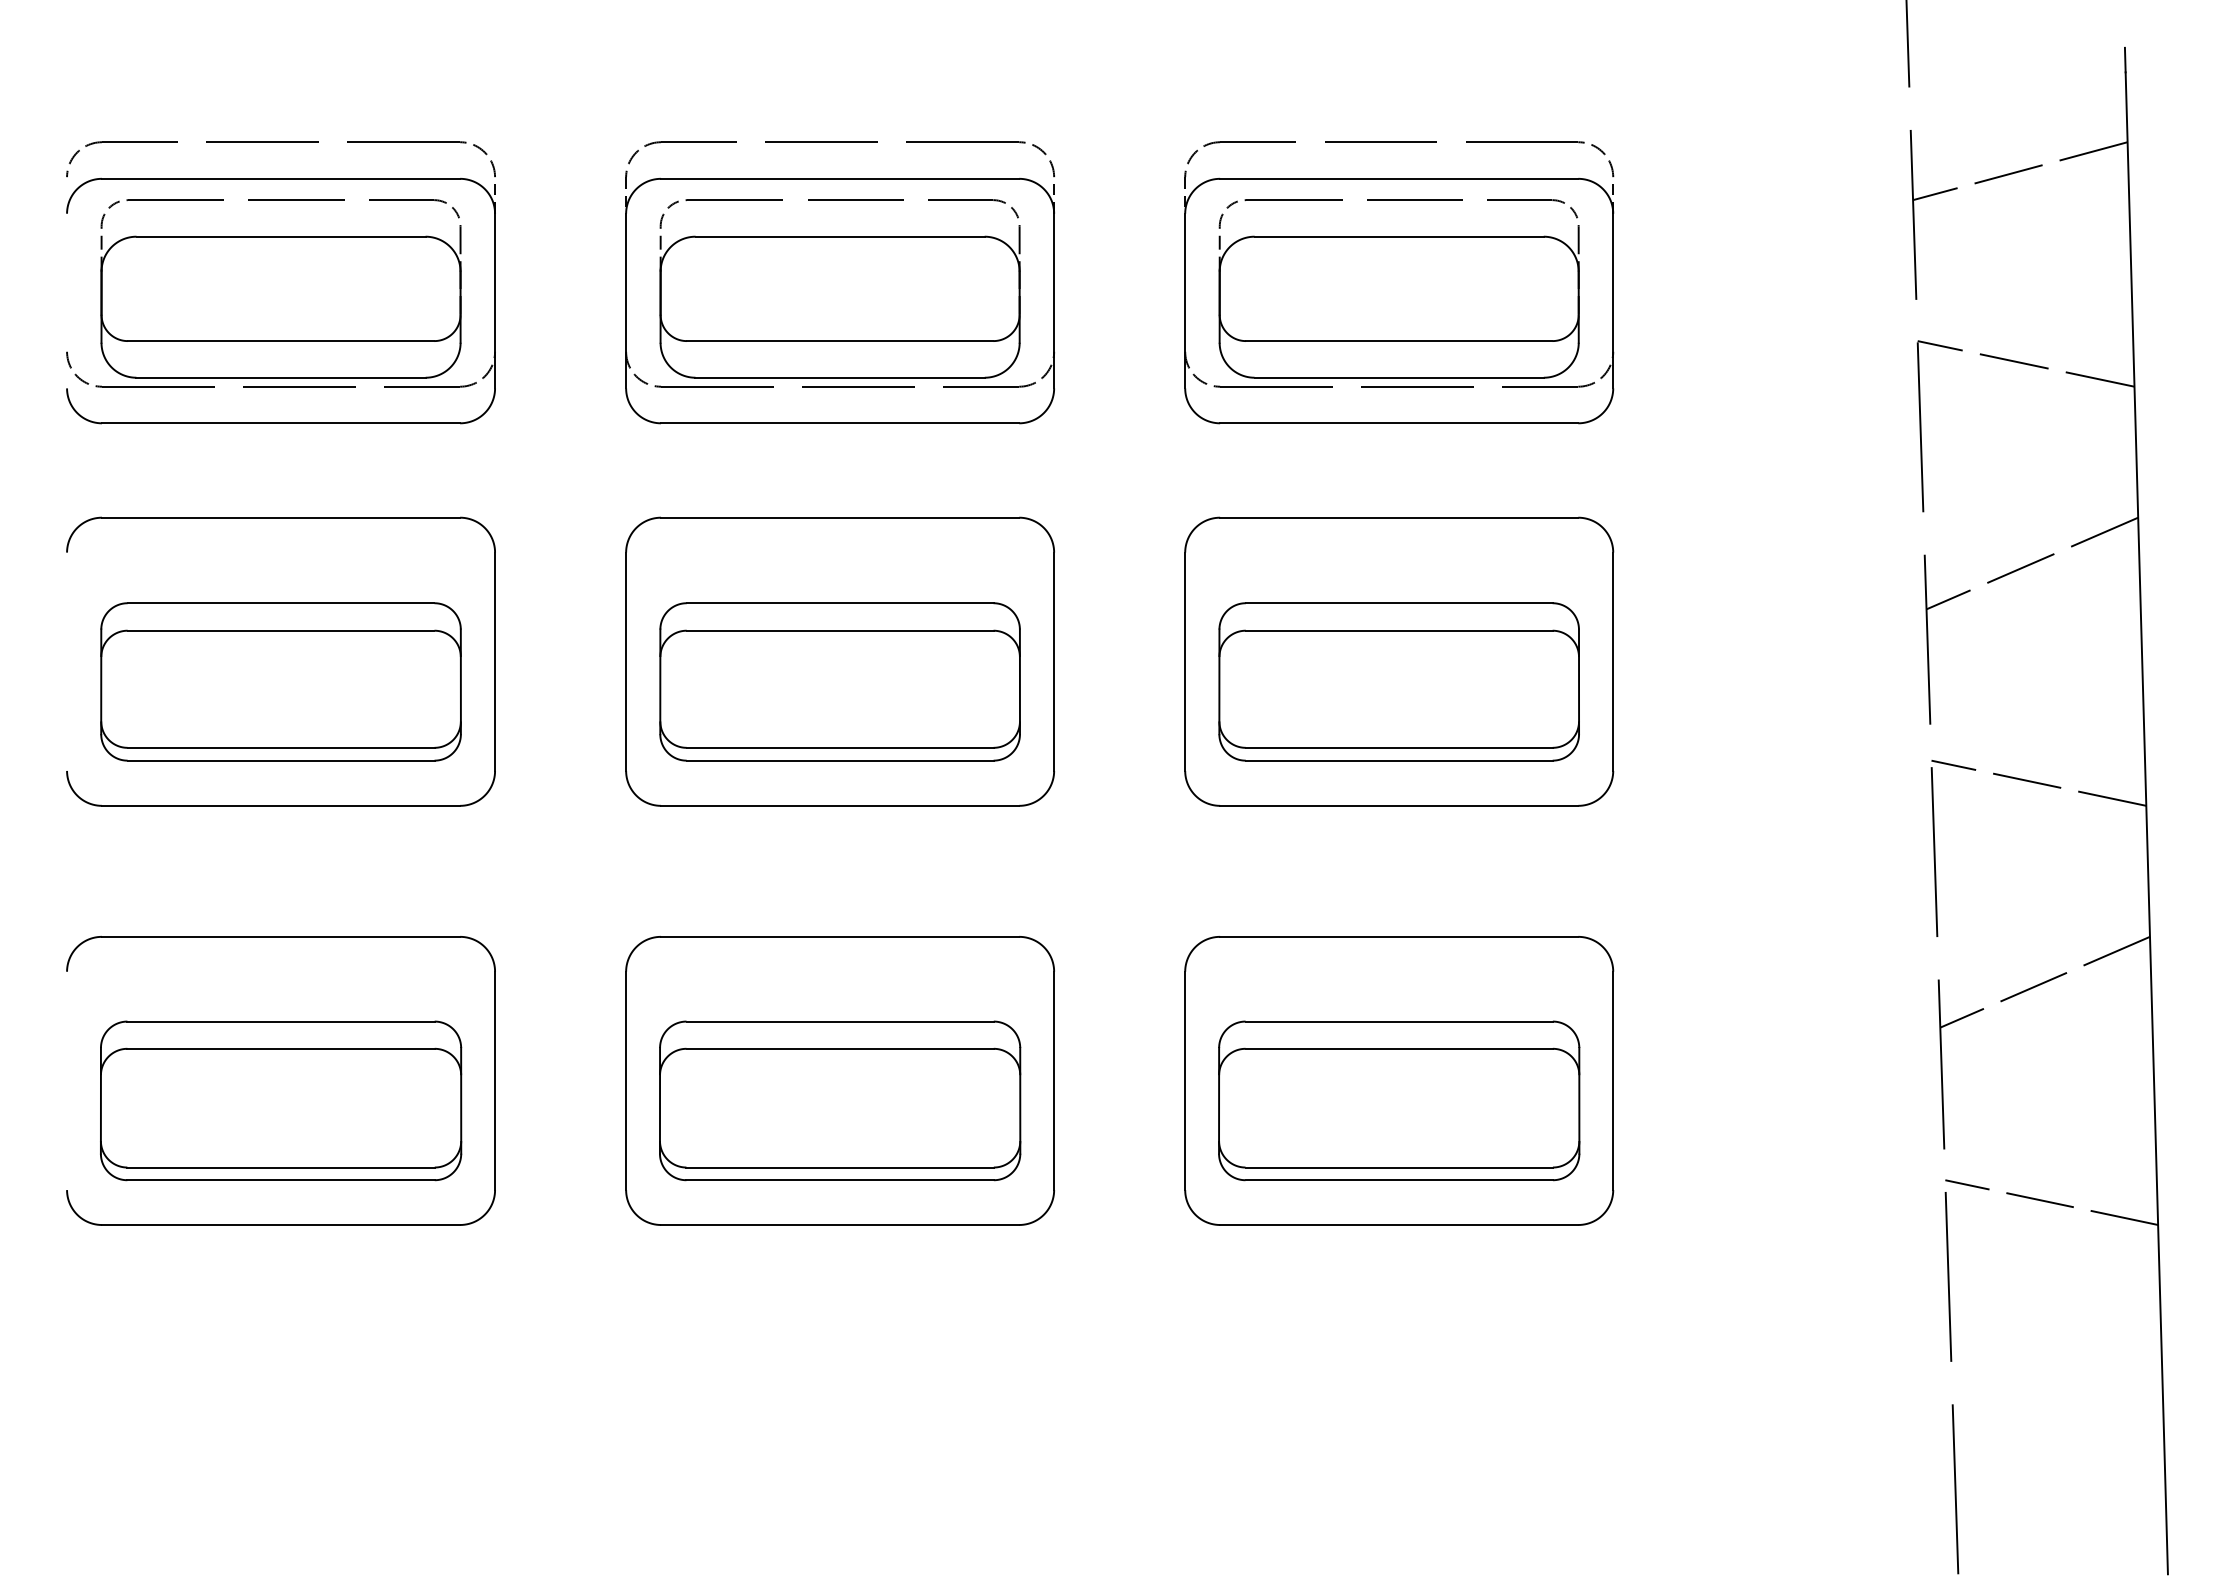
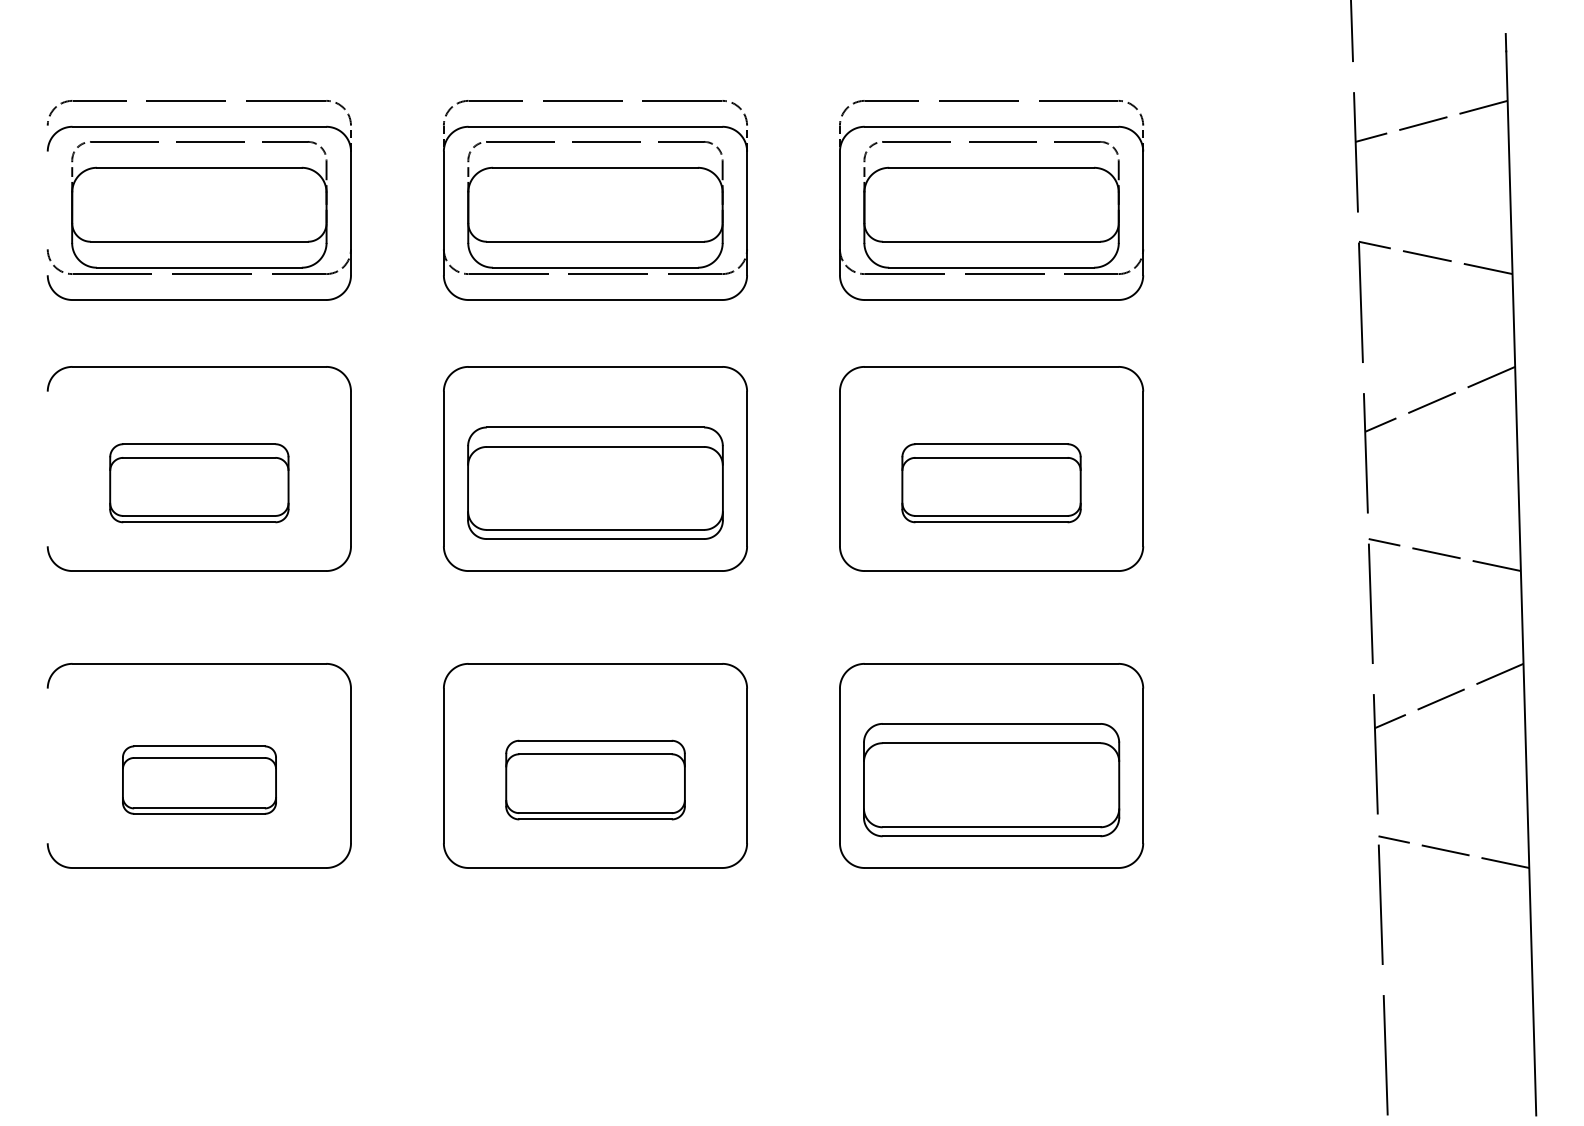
part: (280, 681) -> (198, 482), size x0.7
part: (1398, 681) -> (991, 482), size x0.7
part: (281, 1100) -> (199, 779), size x0.6
part: (840, 1100) -> (595, 779), size x0.7

